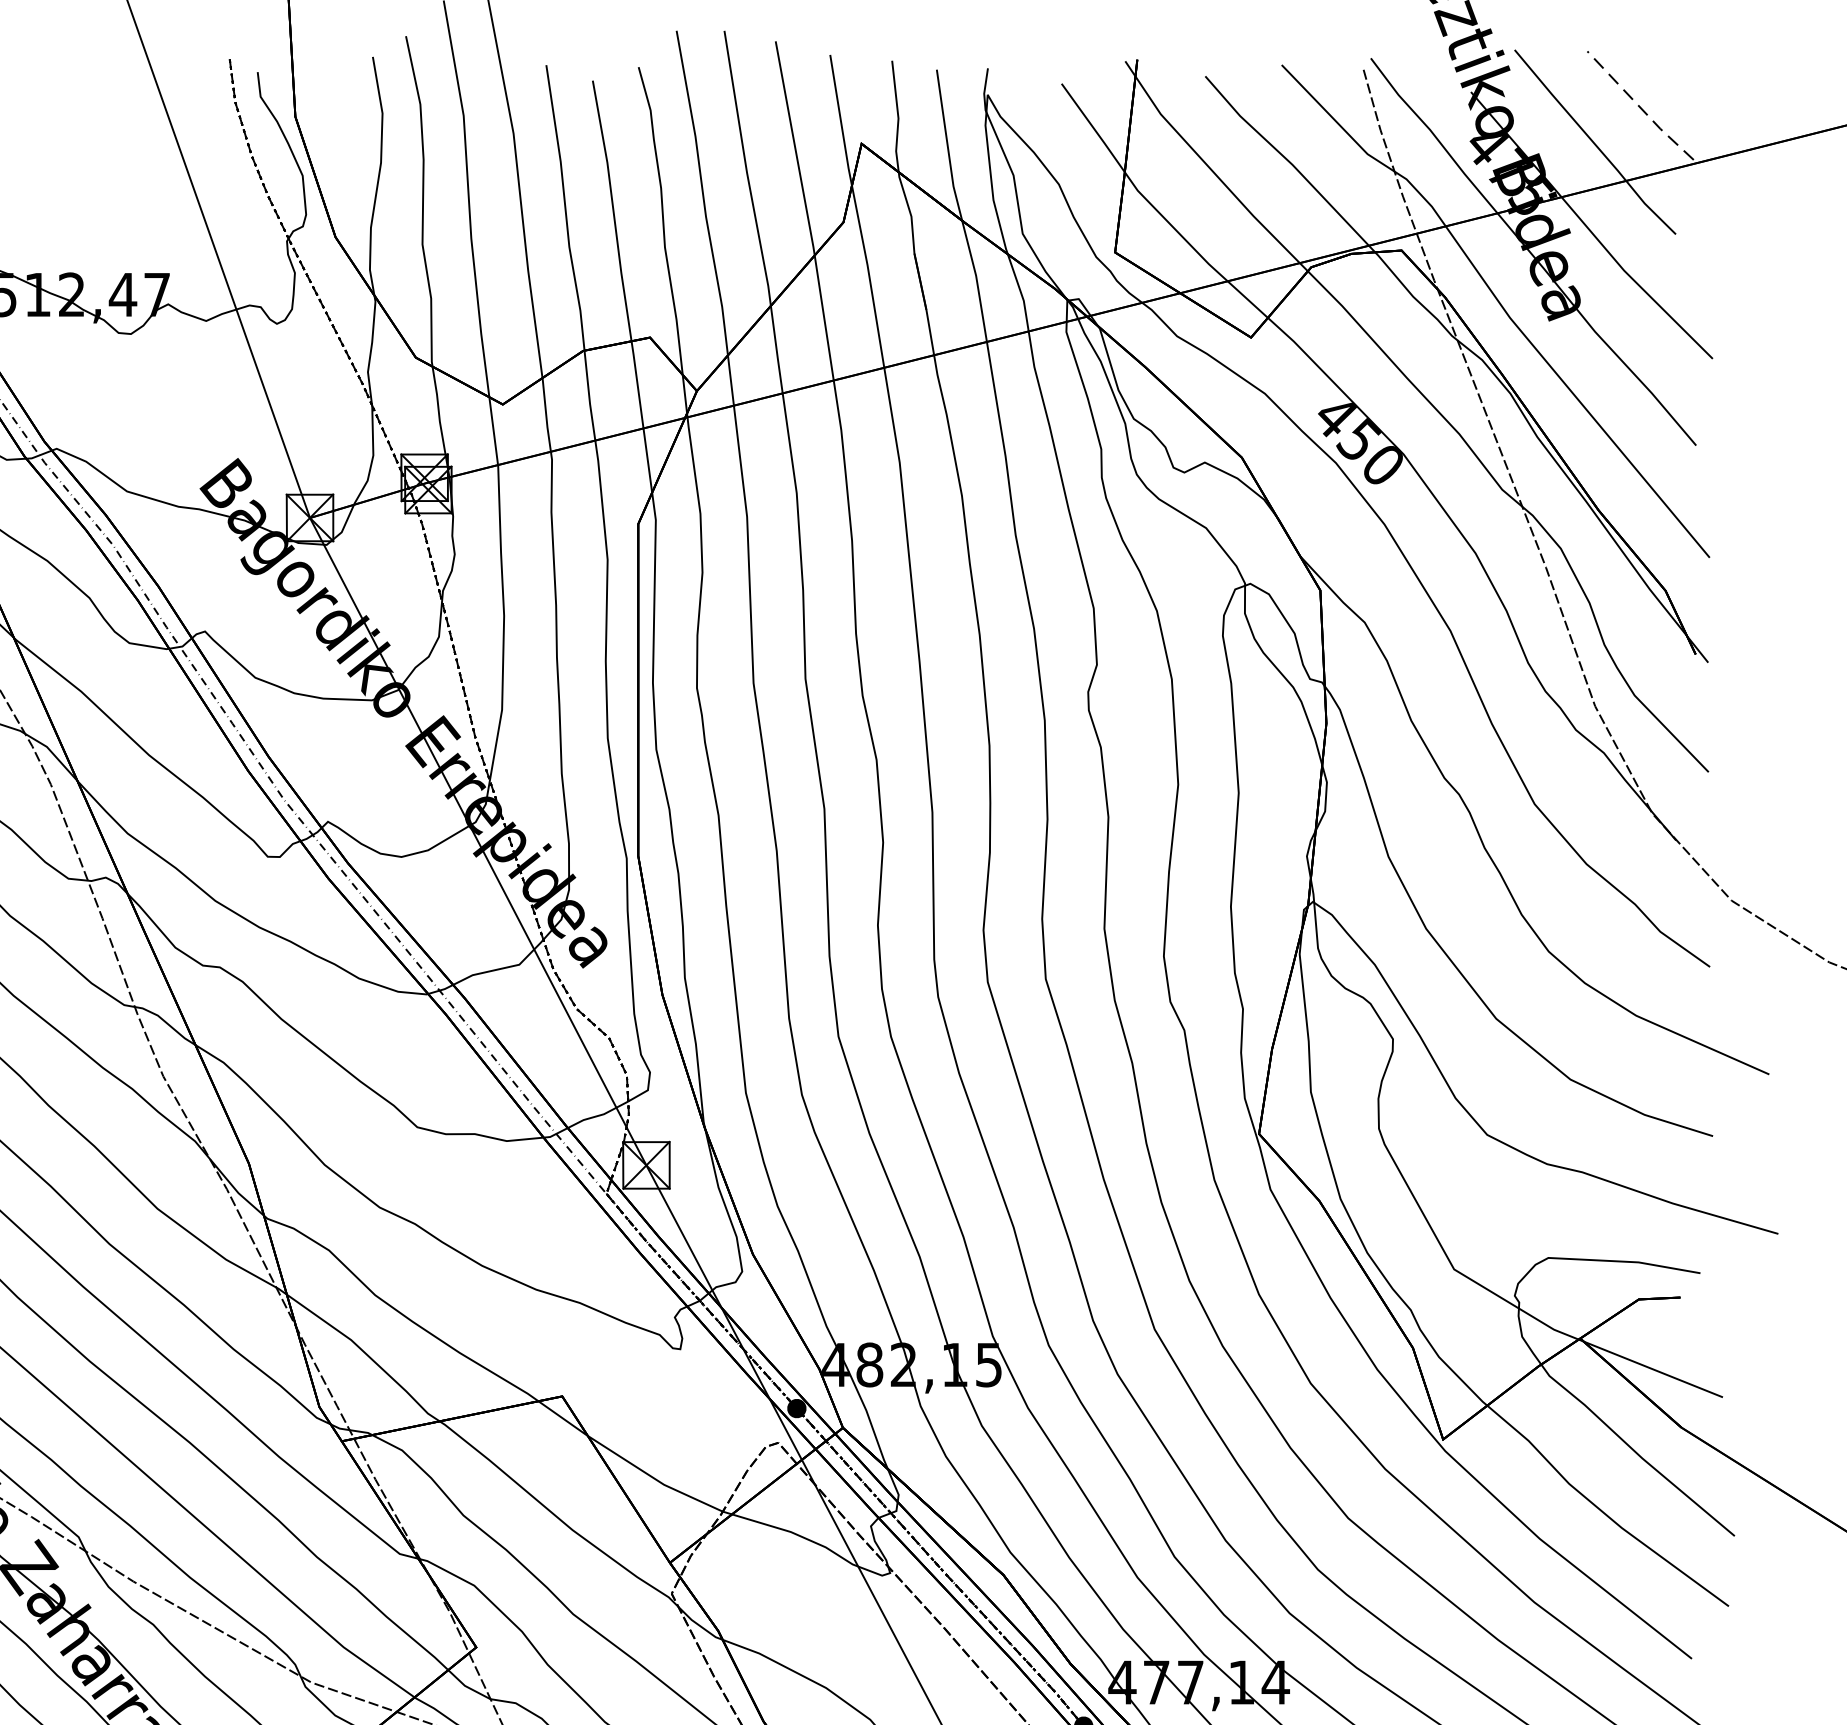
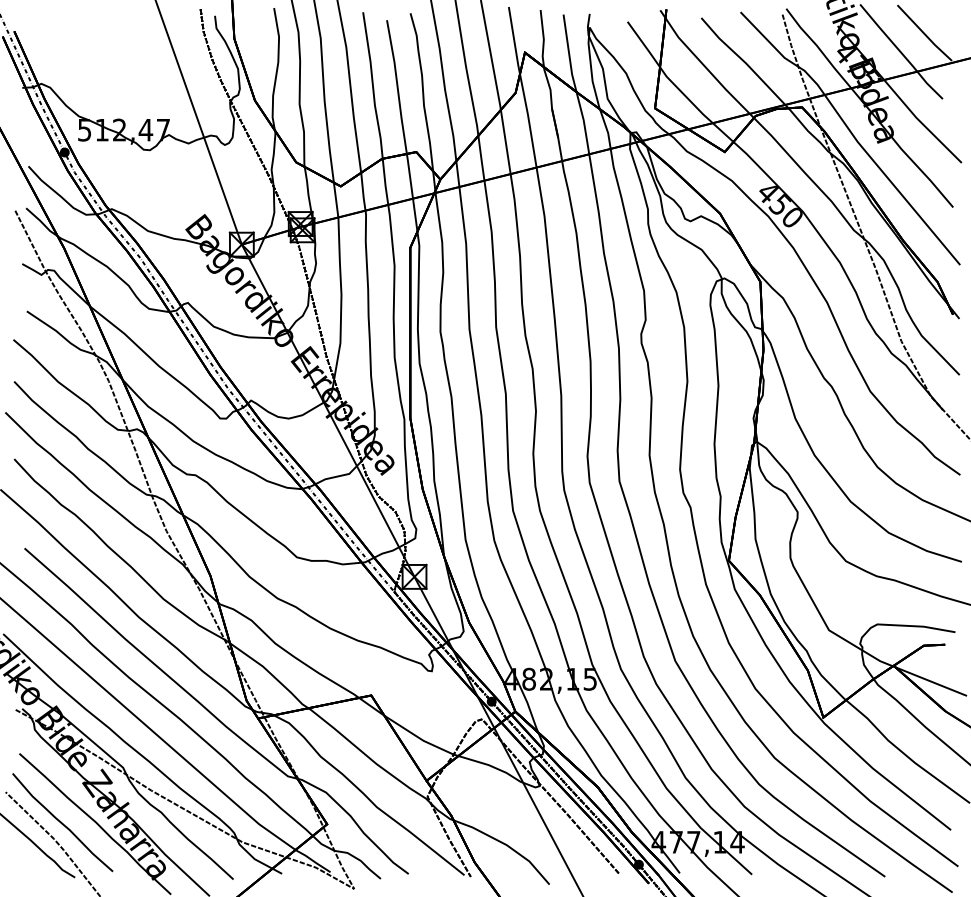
line: (1640, 108) -> (924, 34), dashed -> solid

